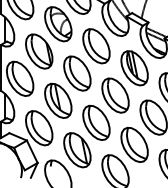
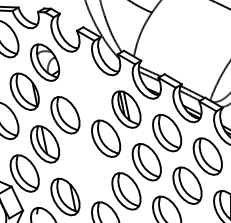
part: (96, 46) -> (85, 86), removed
part: (96, 122) -> (85, 167), removed

